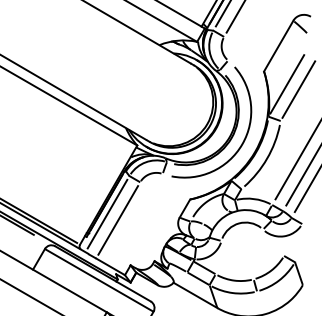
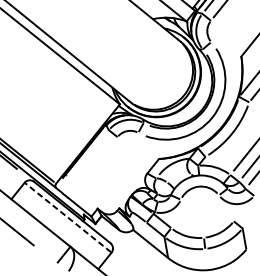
line: (107, 213) -> (84, 160), removed
line: (118, 220) -> (93, 167), removed
line: (99, 280) -> (68, 217), solid -> dashed

